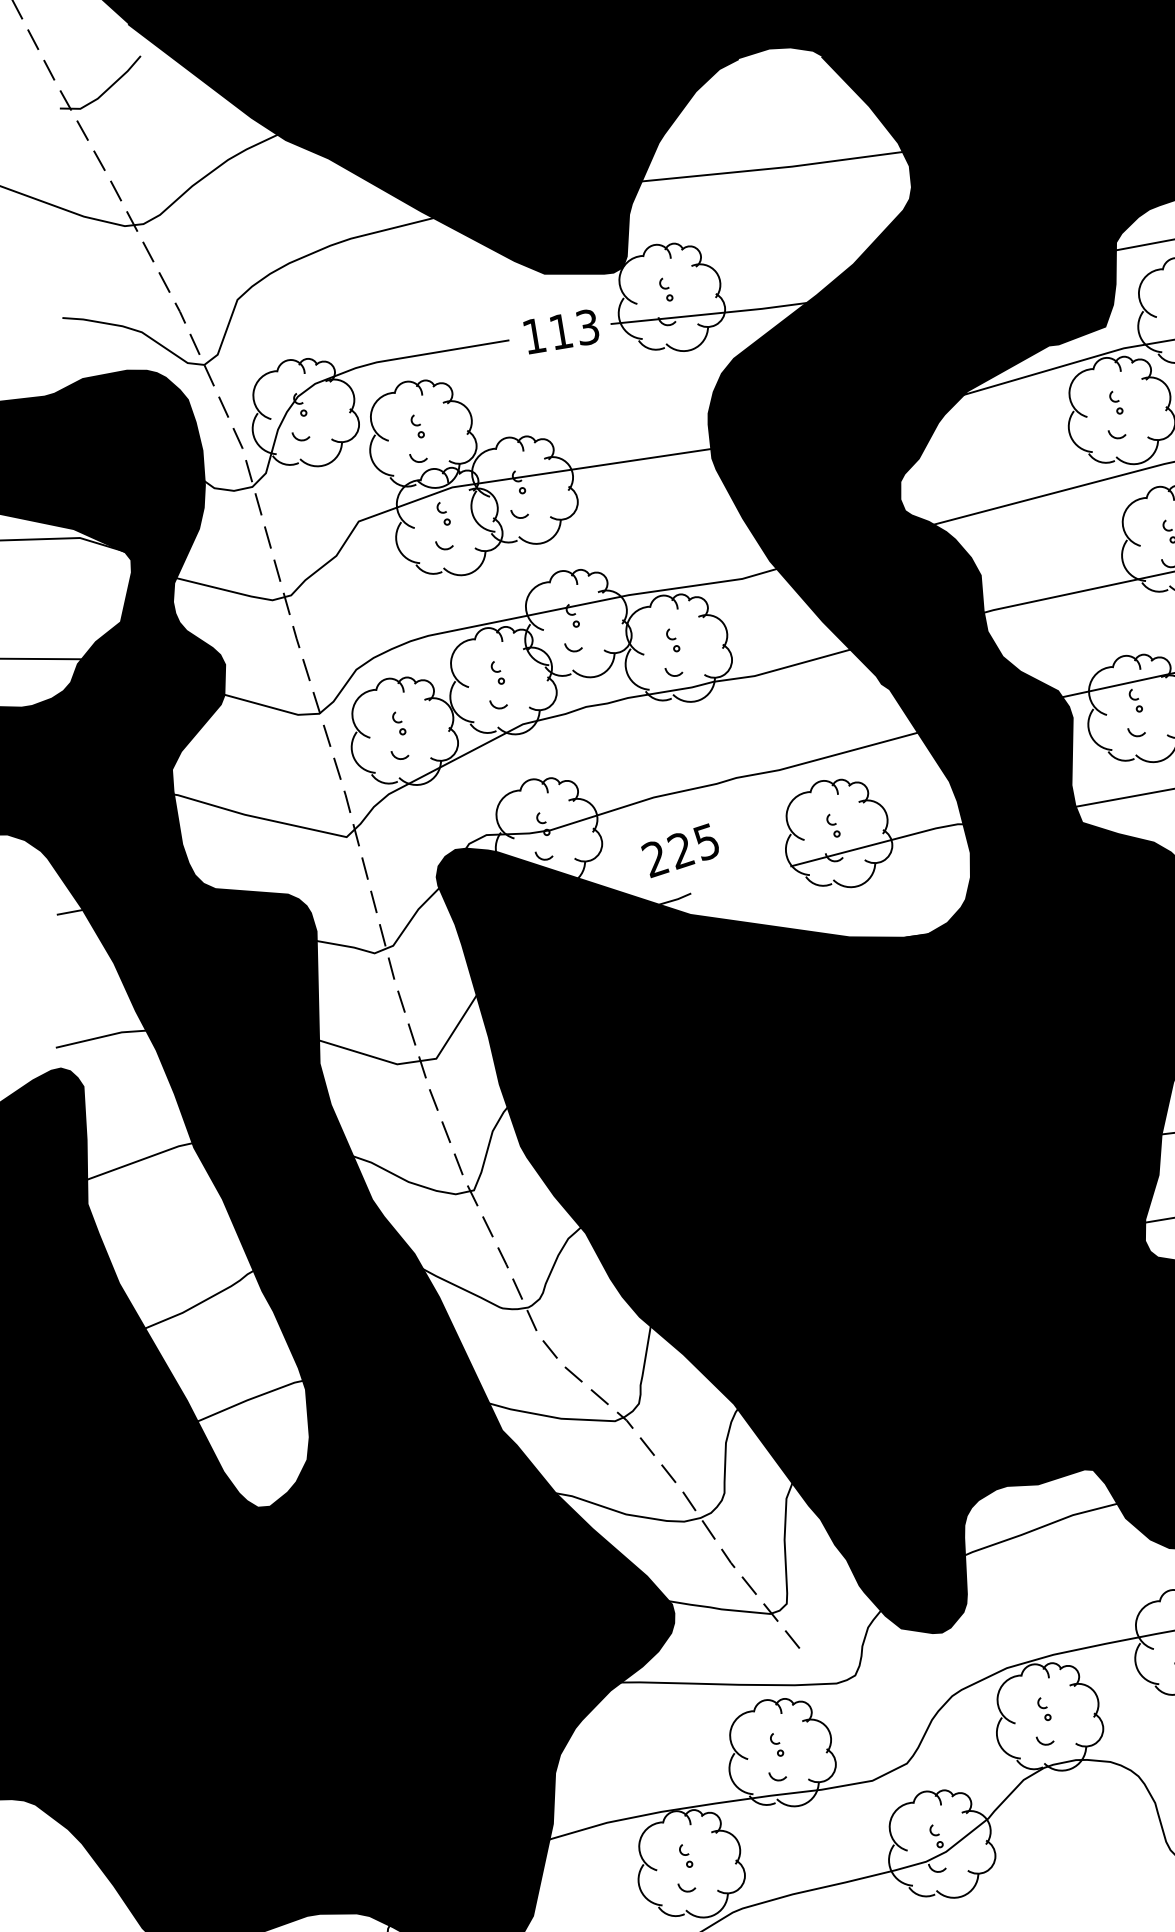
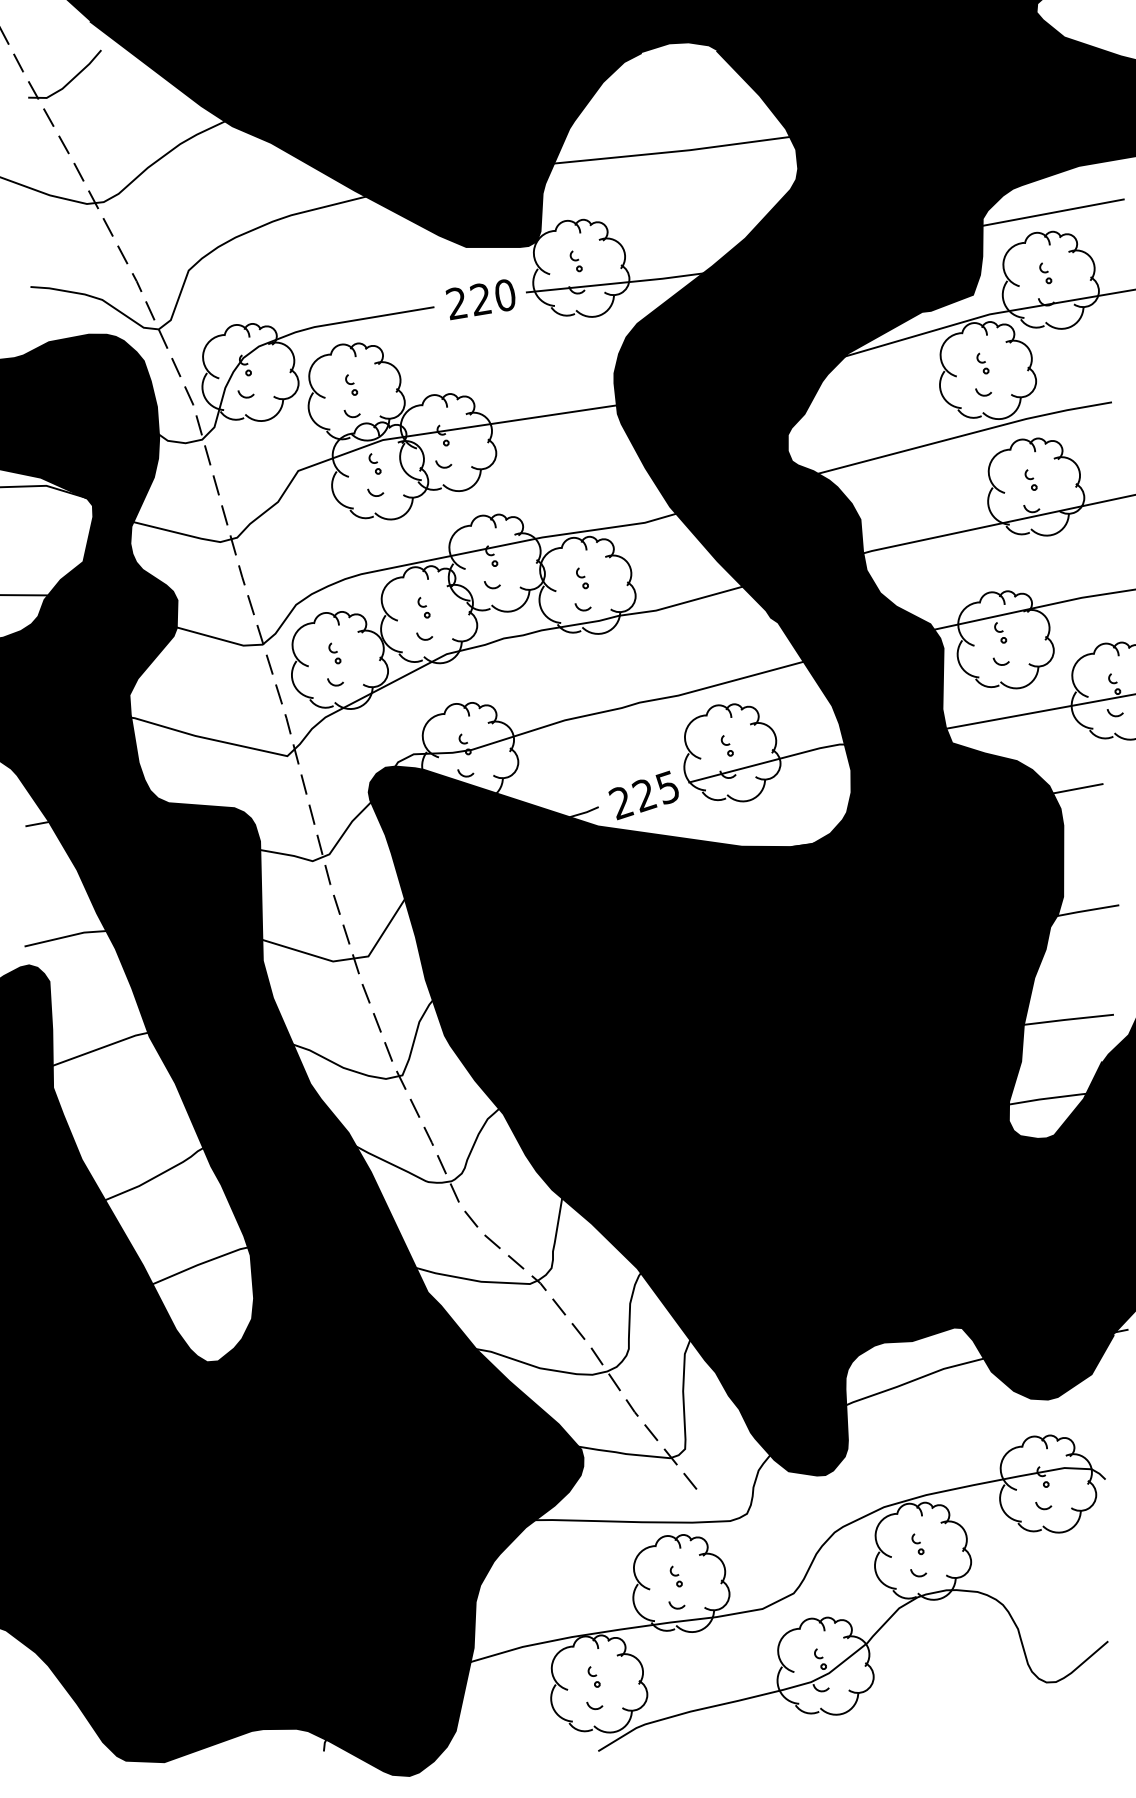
text: (560, 331) -> (480, 299), 113 -> 220
text: (679, 850) -> (643, 795), moved

